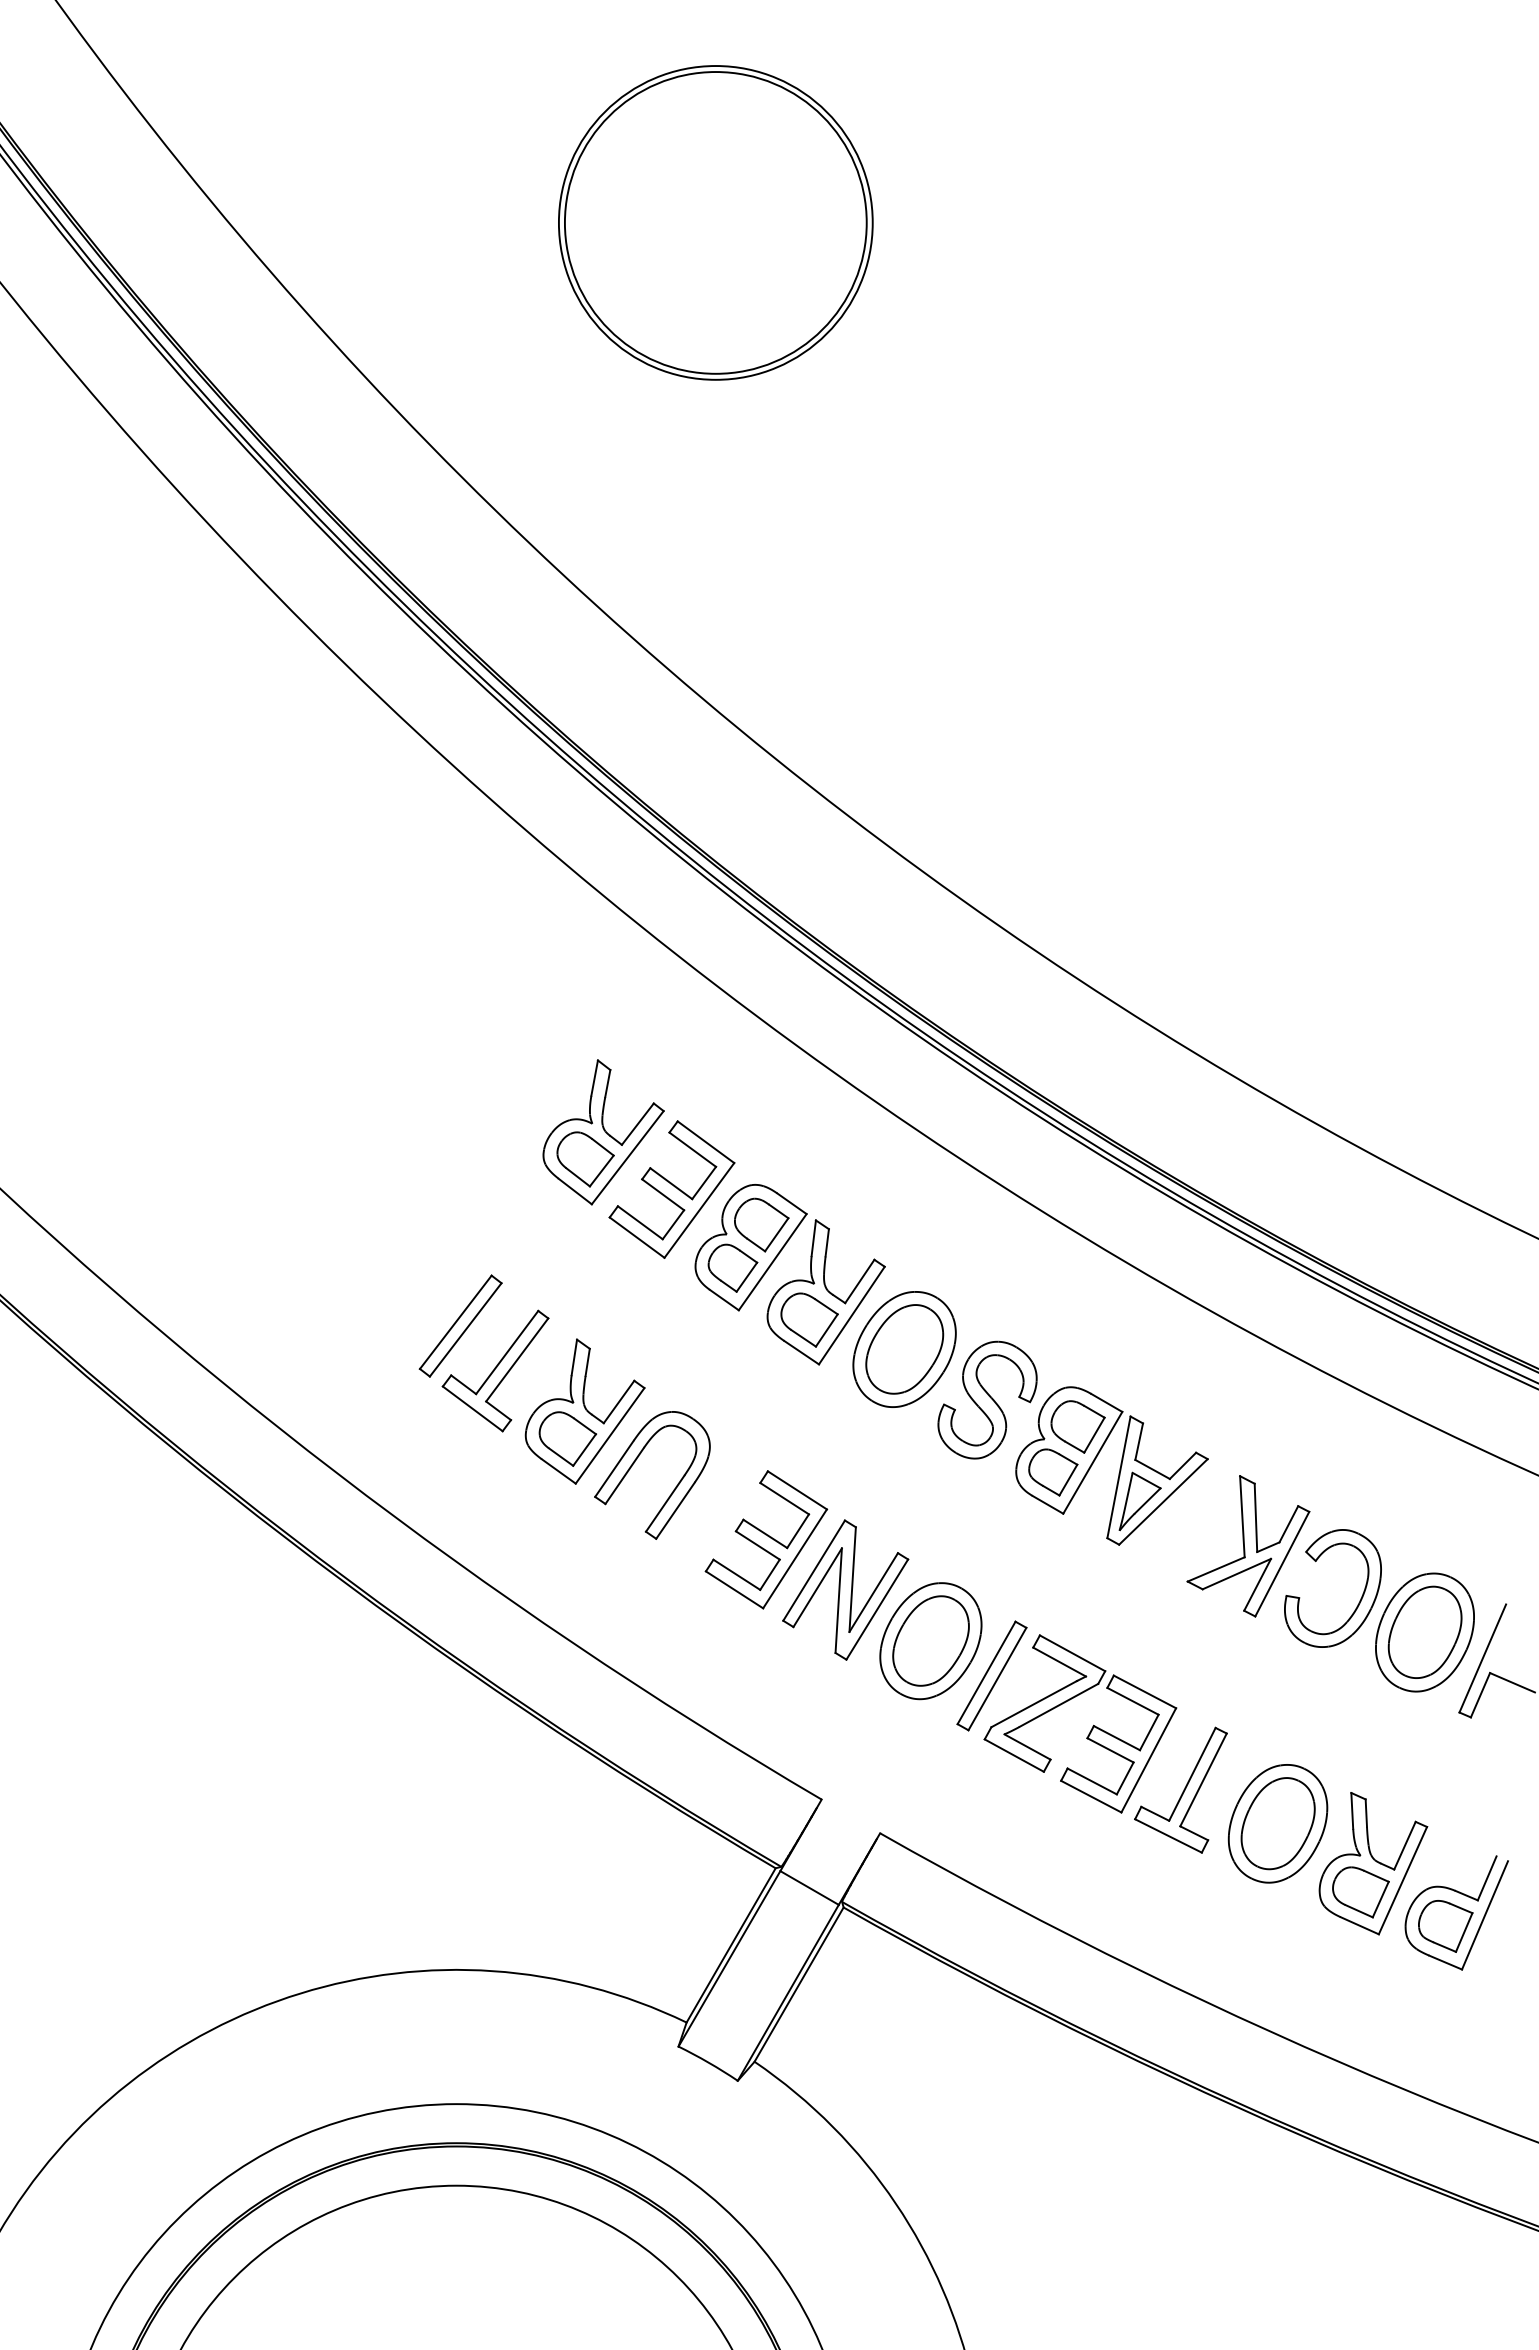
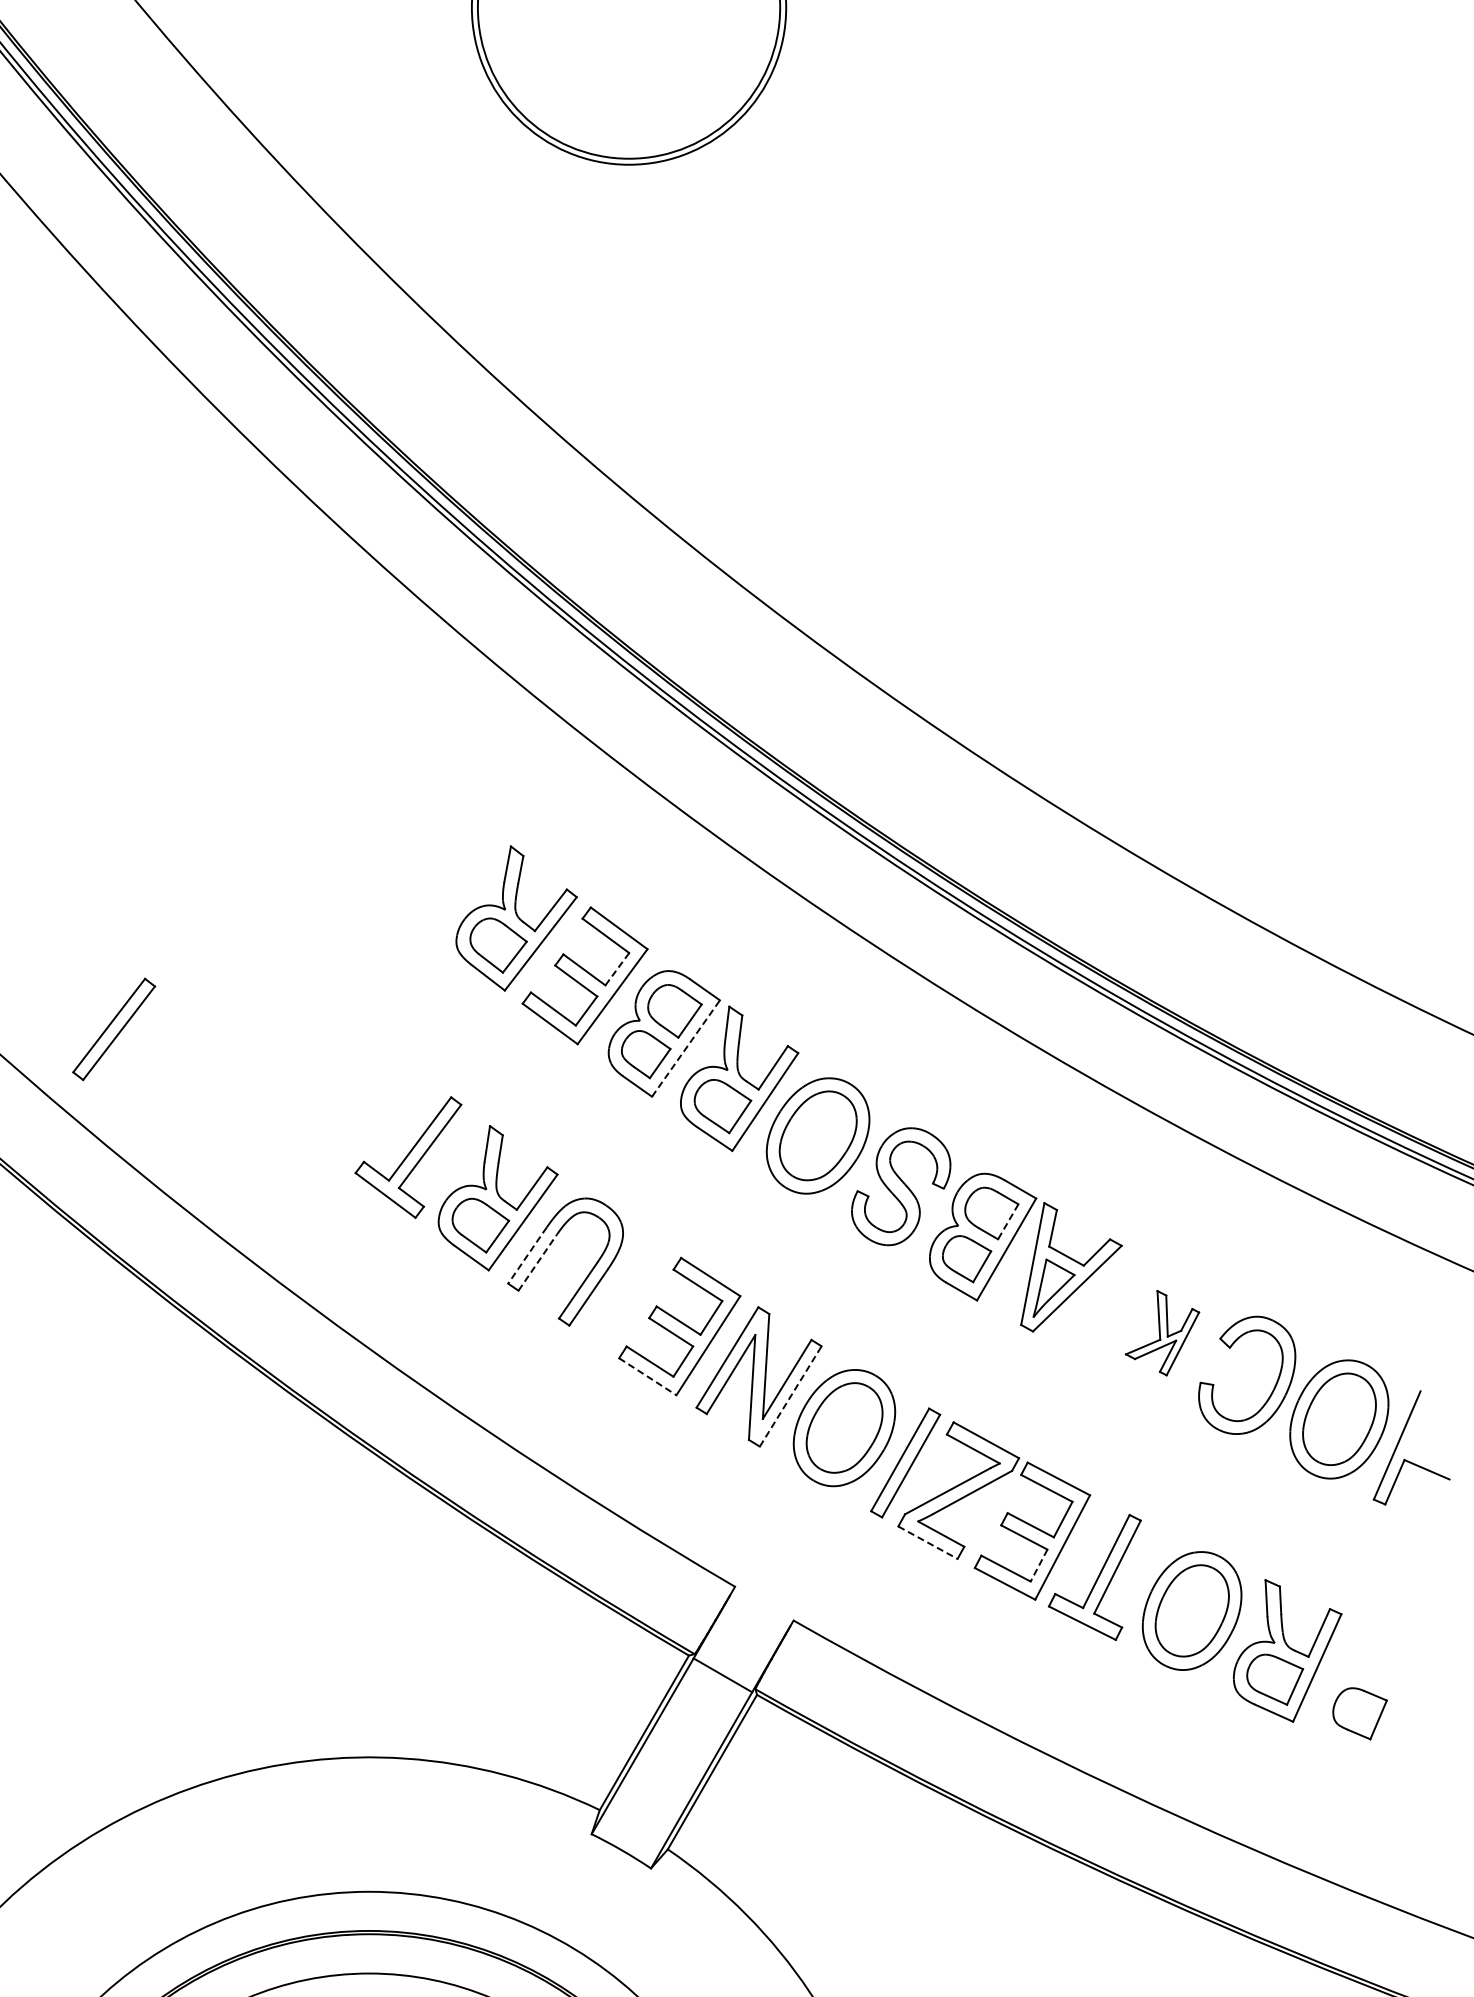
line: (703, 1183) -> (616, 969), solid -> dashed
line: (772, 1262) -> (685, 1048), solid -> dashed
part: (460, 1325) -> (113, 1028), moved
line: (1094, 1435) -> (1008, 1222), solid -> dashed
line: (614, 1468) -> (527, 1255), solid -> dashed
line: (624, 1475) -> (537, 1262), solid -> dashed
part: (1248, 1546) -> (1162, 1333), size x0.6
line: (734, 1590) -> (647, 1377), solid -> dashed
line: (877, 1609) -> (790, 1396), solid -> dashed
line: (1014, 1755) -> (928, 1542), solid -> dashed
line: (1125, 1778) -> (1039, 1565), solid -> dashed
part: (1465, 1896) -> (1379, 1683), removed

